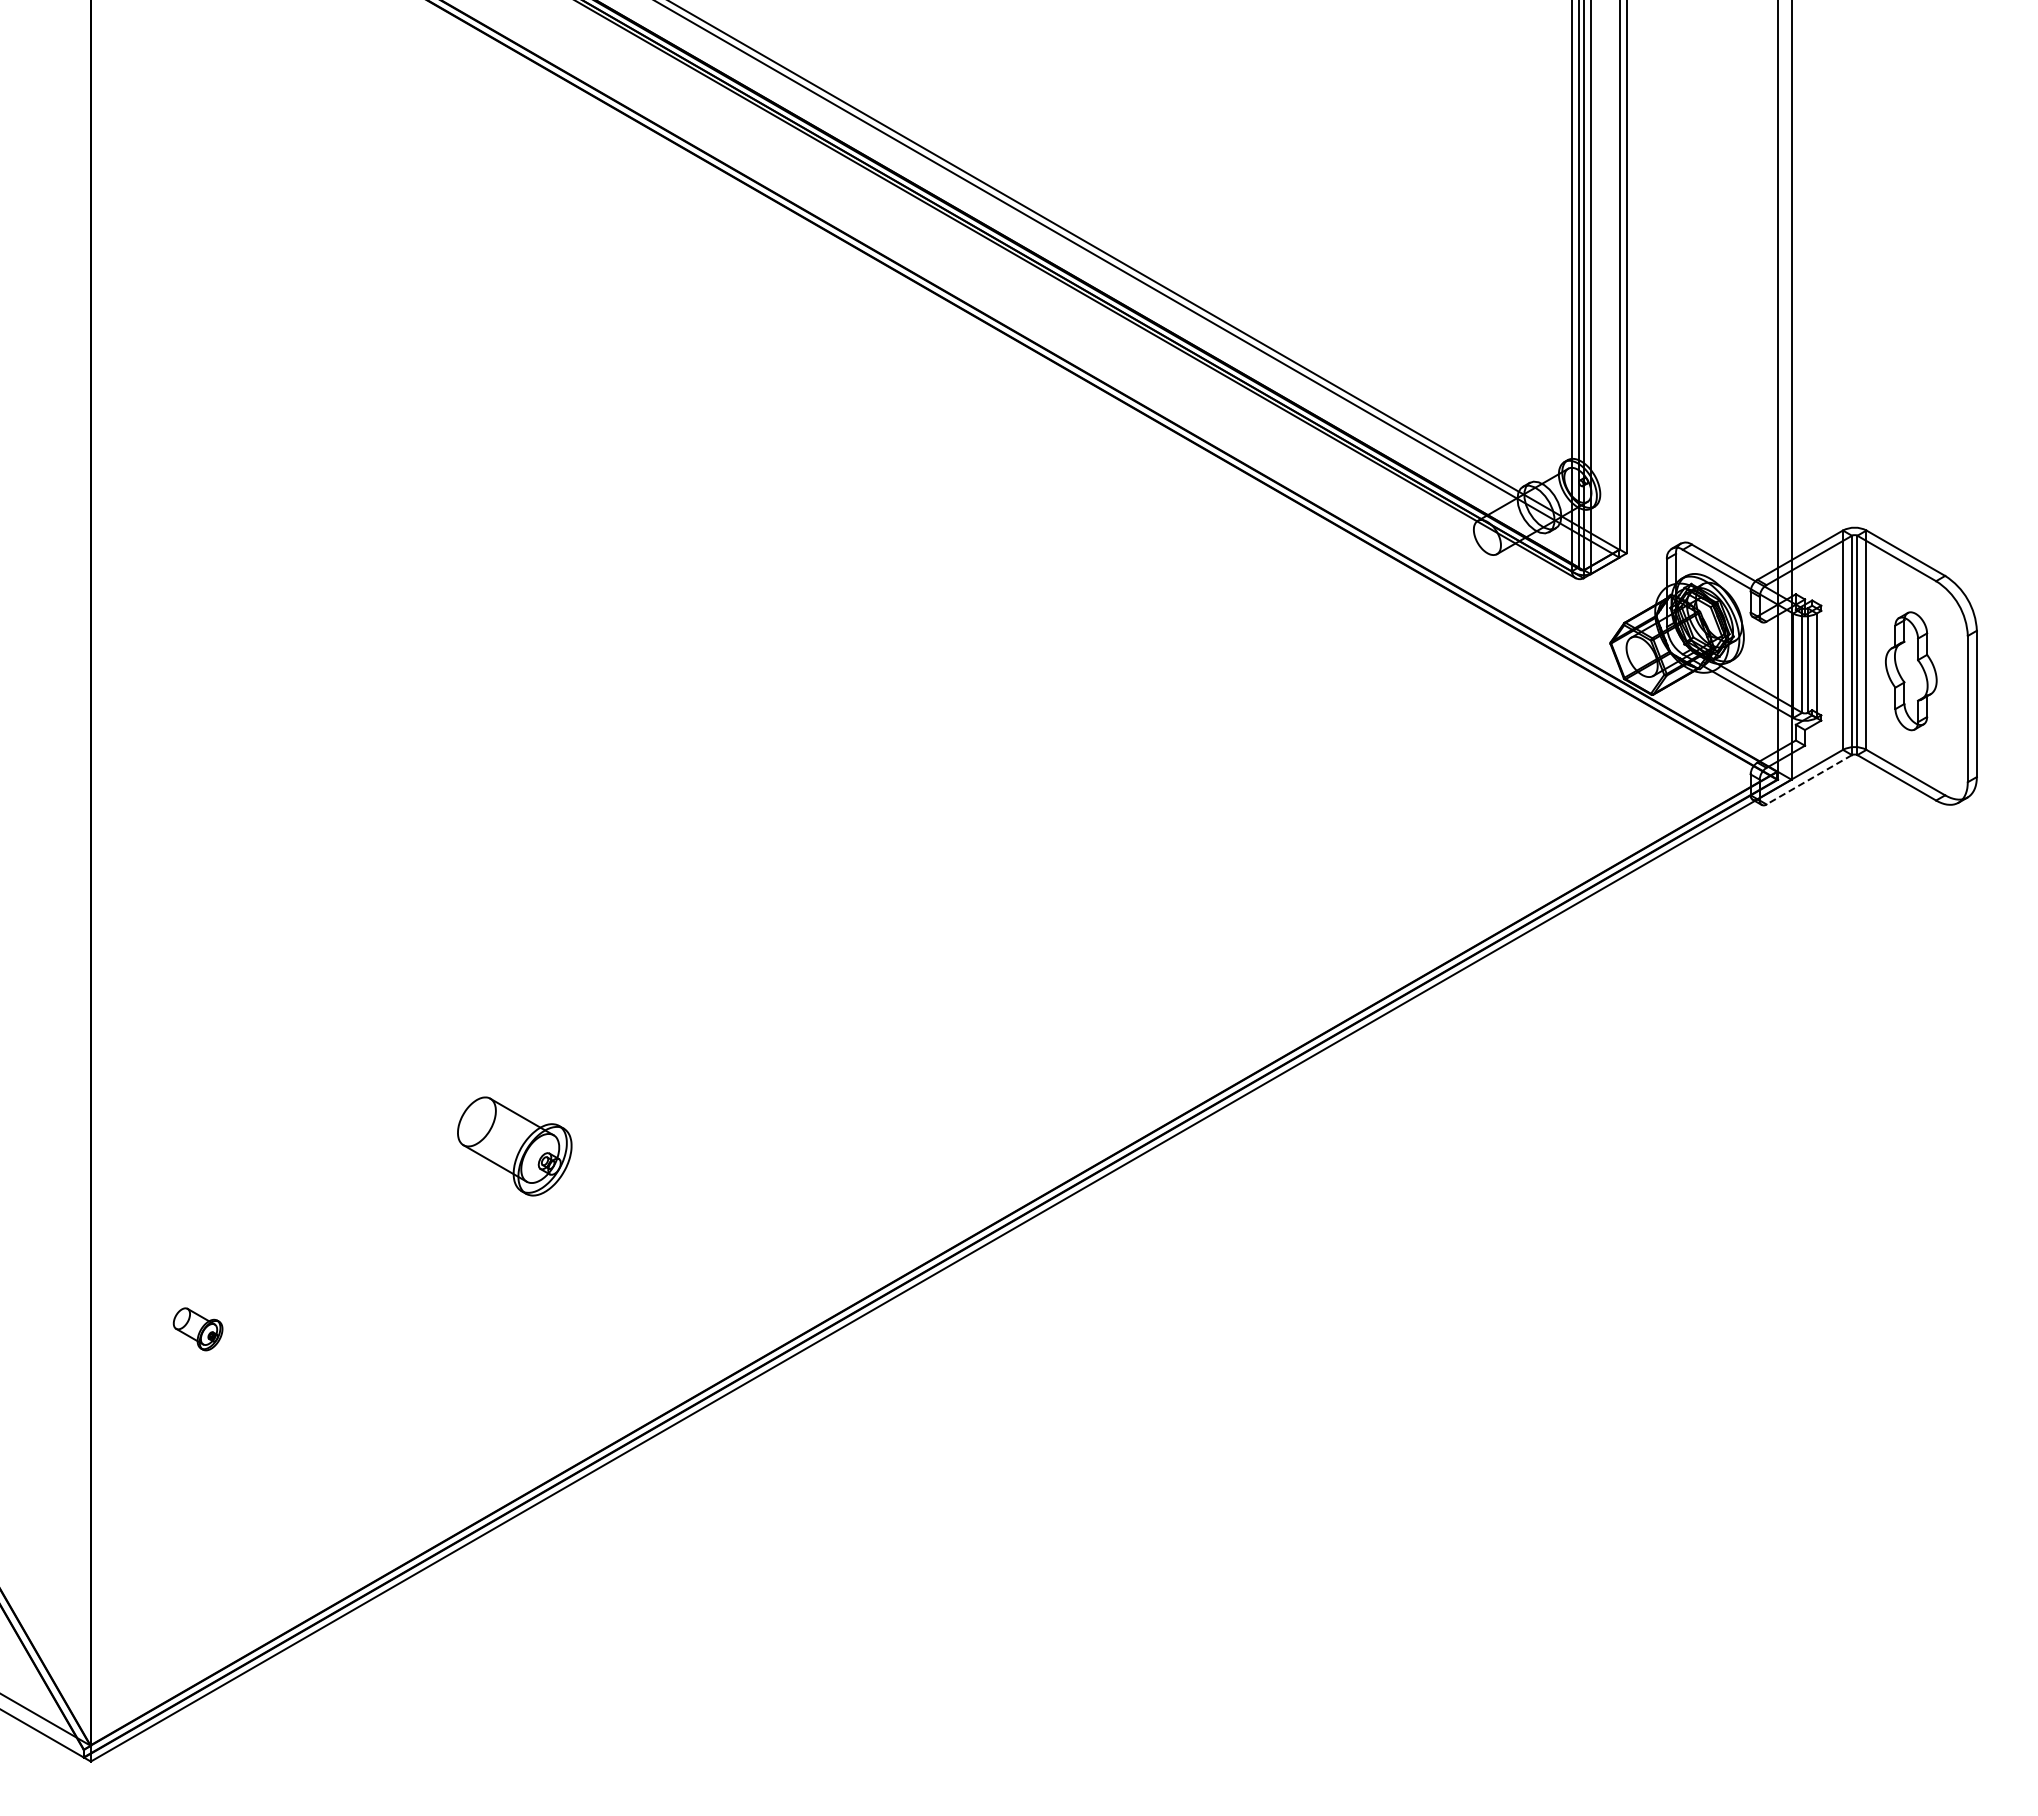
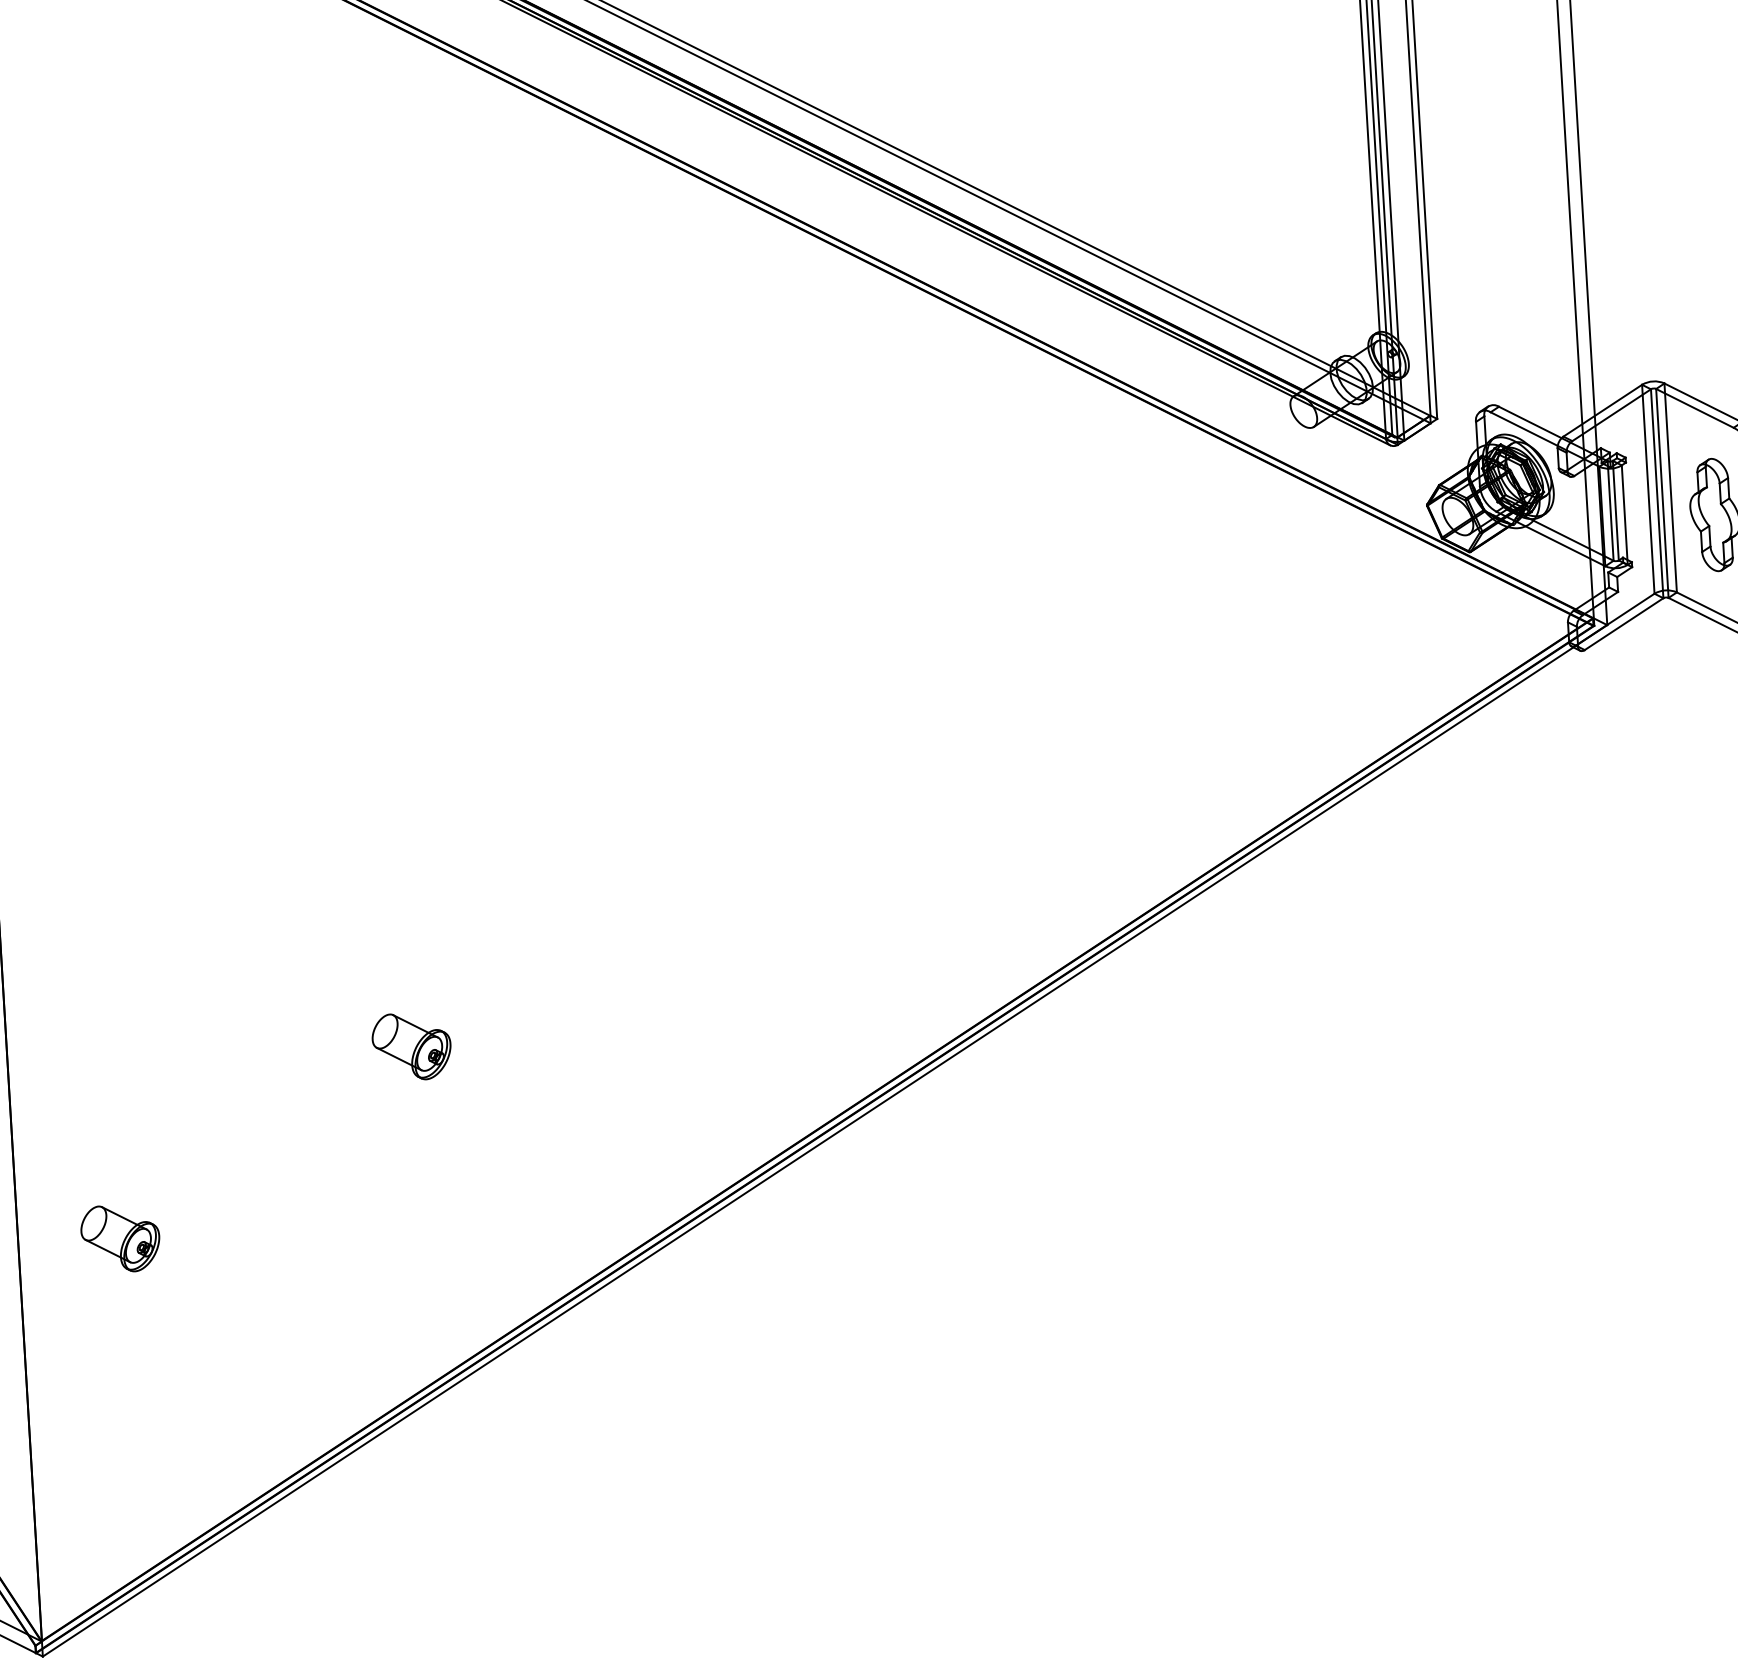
line: (1808, 780) -> (1623, 624), dashed -> solid
part: (514, 1146) -> (411, 1046), size x0.71
part: (197, 1329) -> (119, 1238), size x1.67

